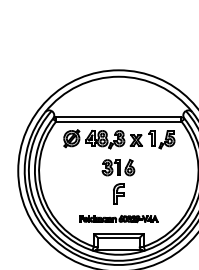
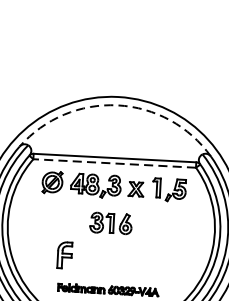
arc: (118, 76) -> (117, 105), solid -> dashed
line: (118, 121) -> (114, 163), solid -> dashed
part: (118, 193) -> (63, 254), moved

